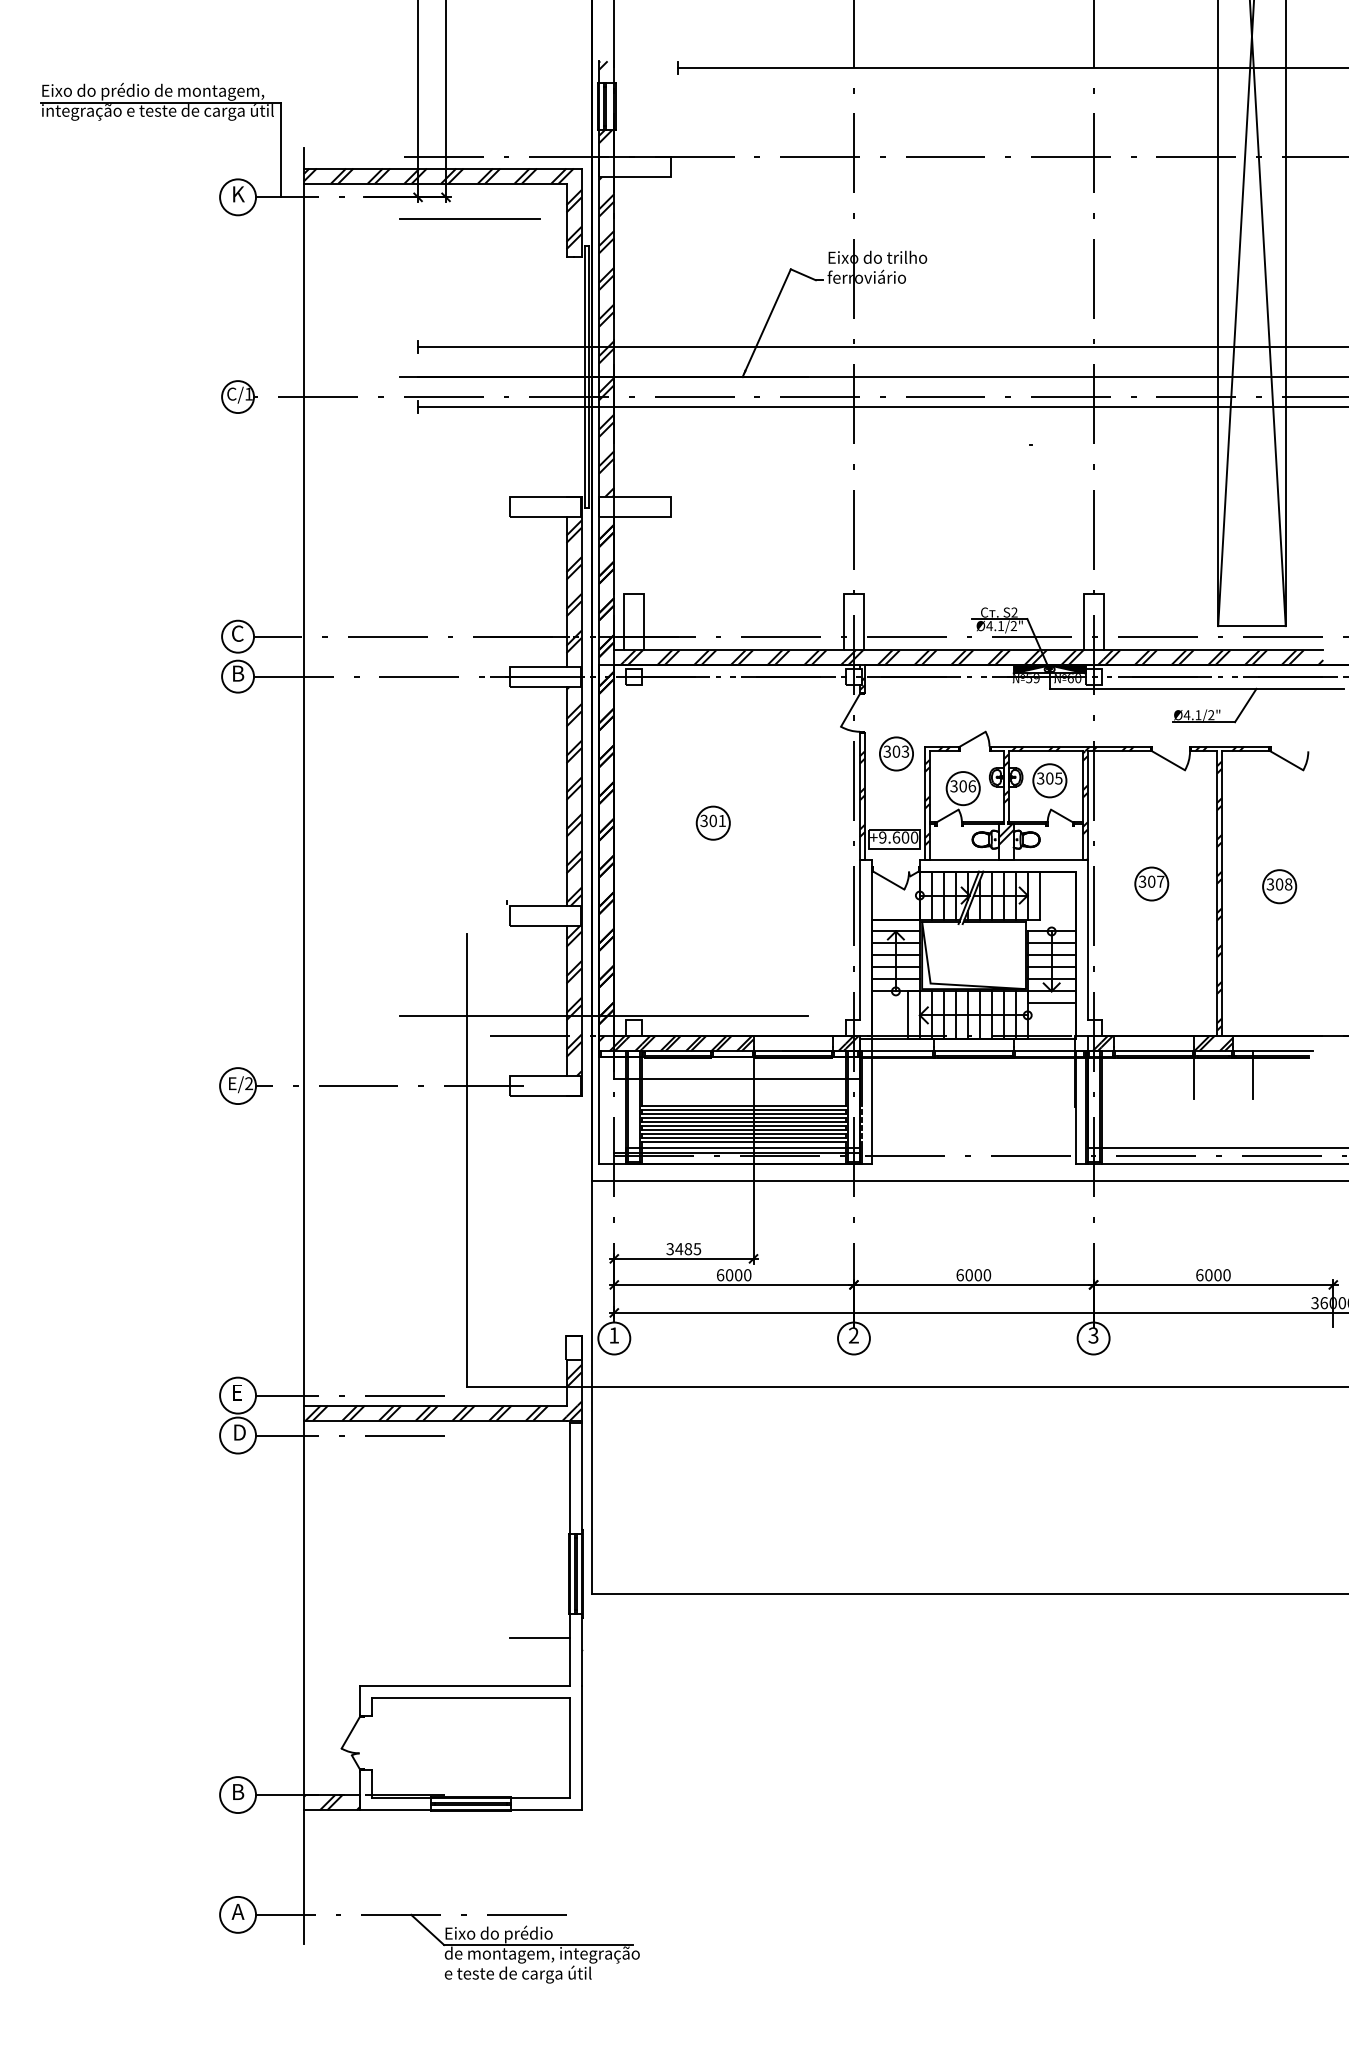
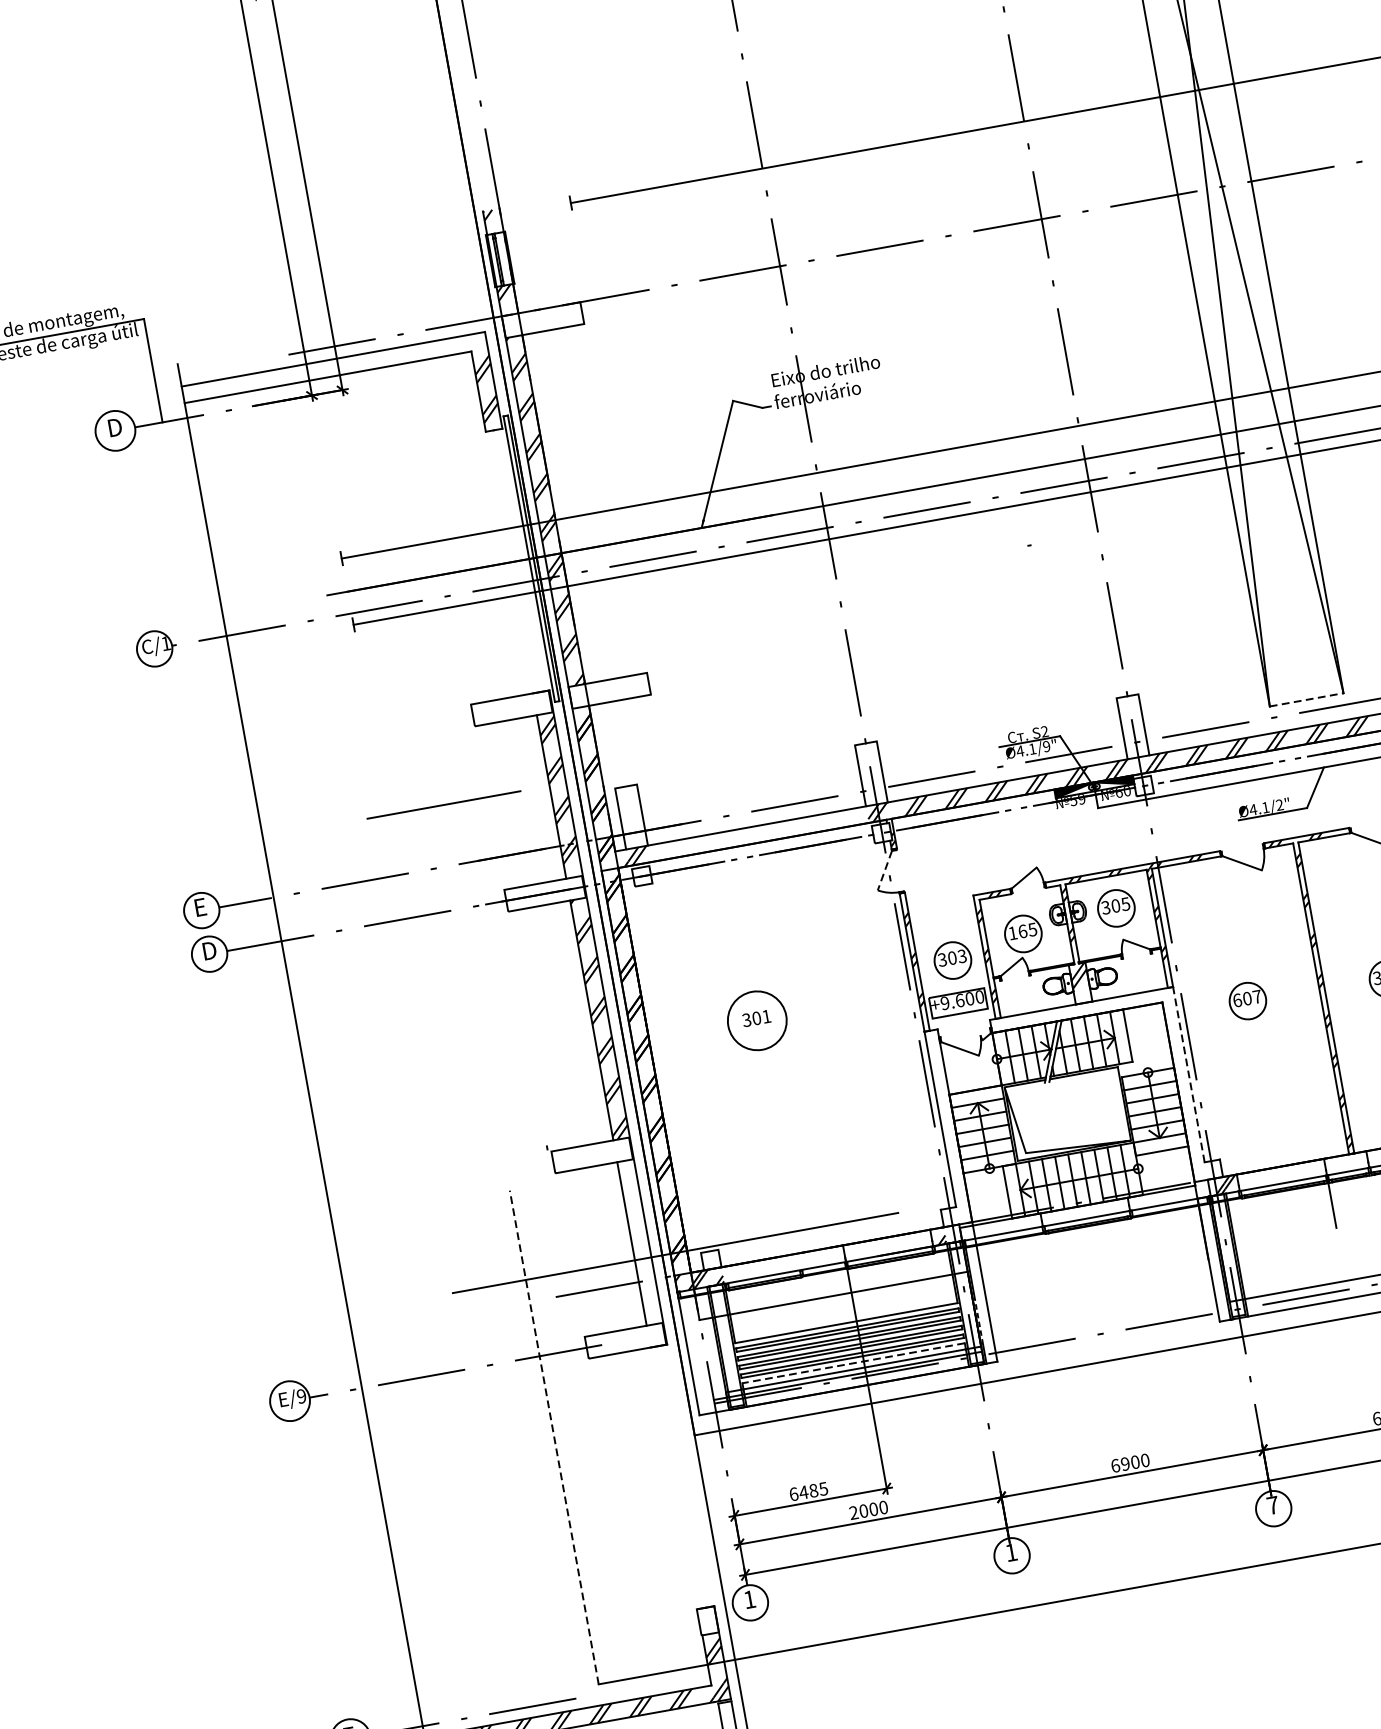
hatch: (438, 175) -> (330, 367), removed
text: (238, 194) -> (115, 427), K -> D
line: (469, 218) -> (443, 804), moved
text: (1013, 626) -> (1046, 747), Ø4.1/2" -> Ø4.1/9"
line: (1251, 626) -> (1306, 700), solid -> dashed
text: (237, 633) -> (200, 907), C -> E
hatch: (750, 657) -> (765, 832), removed
text: (239, 673) -> (210, 950), B -> D
line: (850, 710) -> (884, 870), solid -> dashed
part: (896, 753) -> (952, 960), moved
text: (963, 786) -> (1023, 931), 306 -> 165
circle: (712, 822) -> (756, 1020), size x1.6
text: (1142, 881) -> (1237, 1000), 307 -> 607
line: (1087, 939) -> (1188, 1074), solid -> dashed
hatch: (573, 1001) -> (639, 1242), removed
hatch: (851, 1042) -> (951, 1233), removed
hatch: (697, 1043) -> (783, 1264), removed
hatch: (1213, 1043) -> (1346, 1163), removed
text: (249, 1084) -> (302, 1397), E/2 -> E/9
line: (744, 1142) -> (854, 1363), solid -> dashed
line: (466, 1159) -> (553, 1436), solid -> dashed
text: (670, 1249) -> (794, 1494), 3485 -> 6485
text: (720, 1275) -> (853, 1513), 6000 -> 2000
text: (968, 1275) -> (1124, 1464), 6000 -> 6900
text: (853, 1335) -> (1010, 1552), 2 -> 1
text: (1093, 1335) -> (1273, 1505), 3 -> 7

